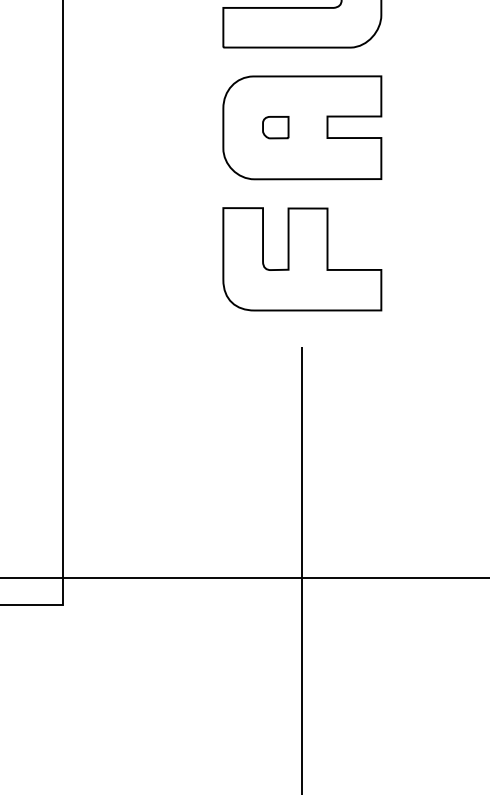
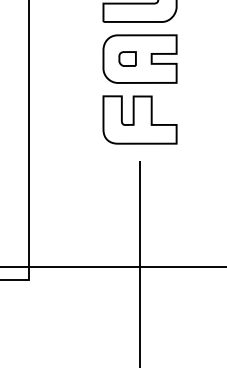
part: (275, 126) -> (127, 58), size x1.4

